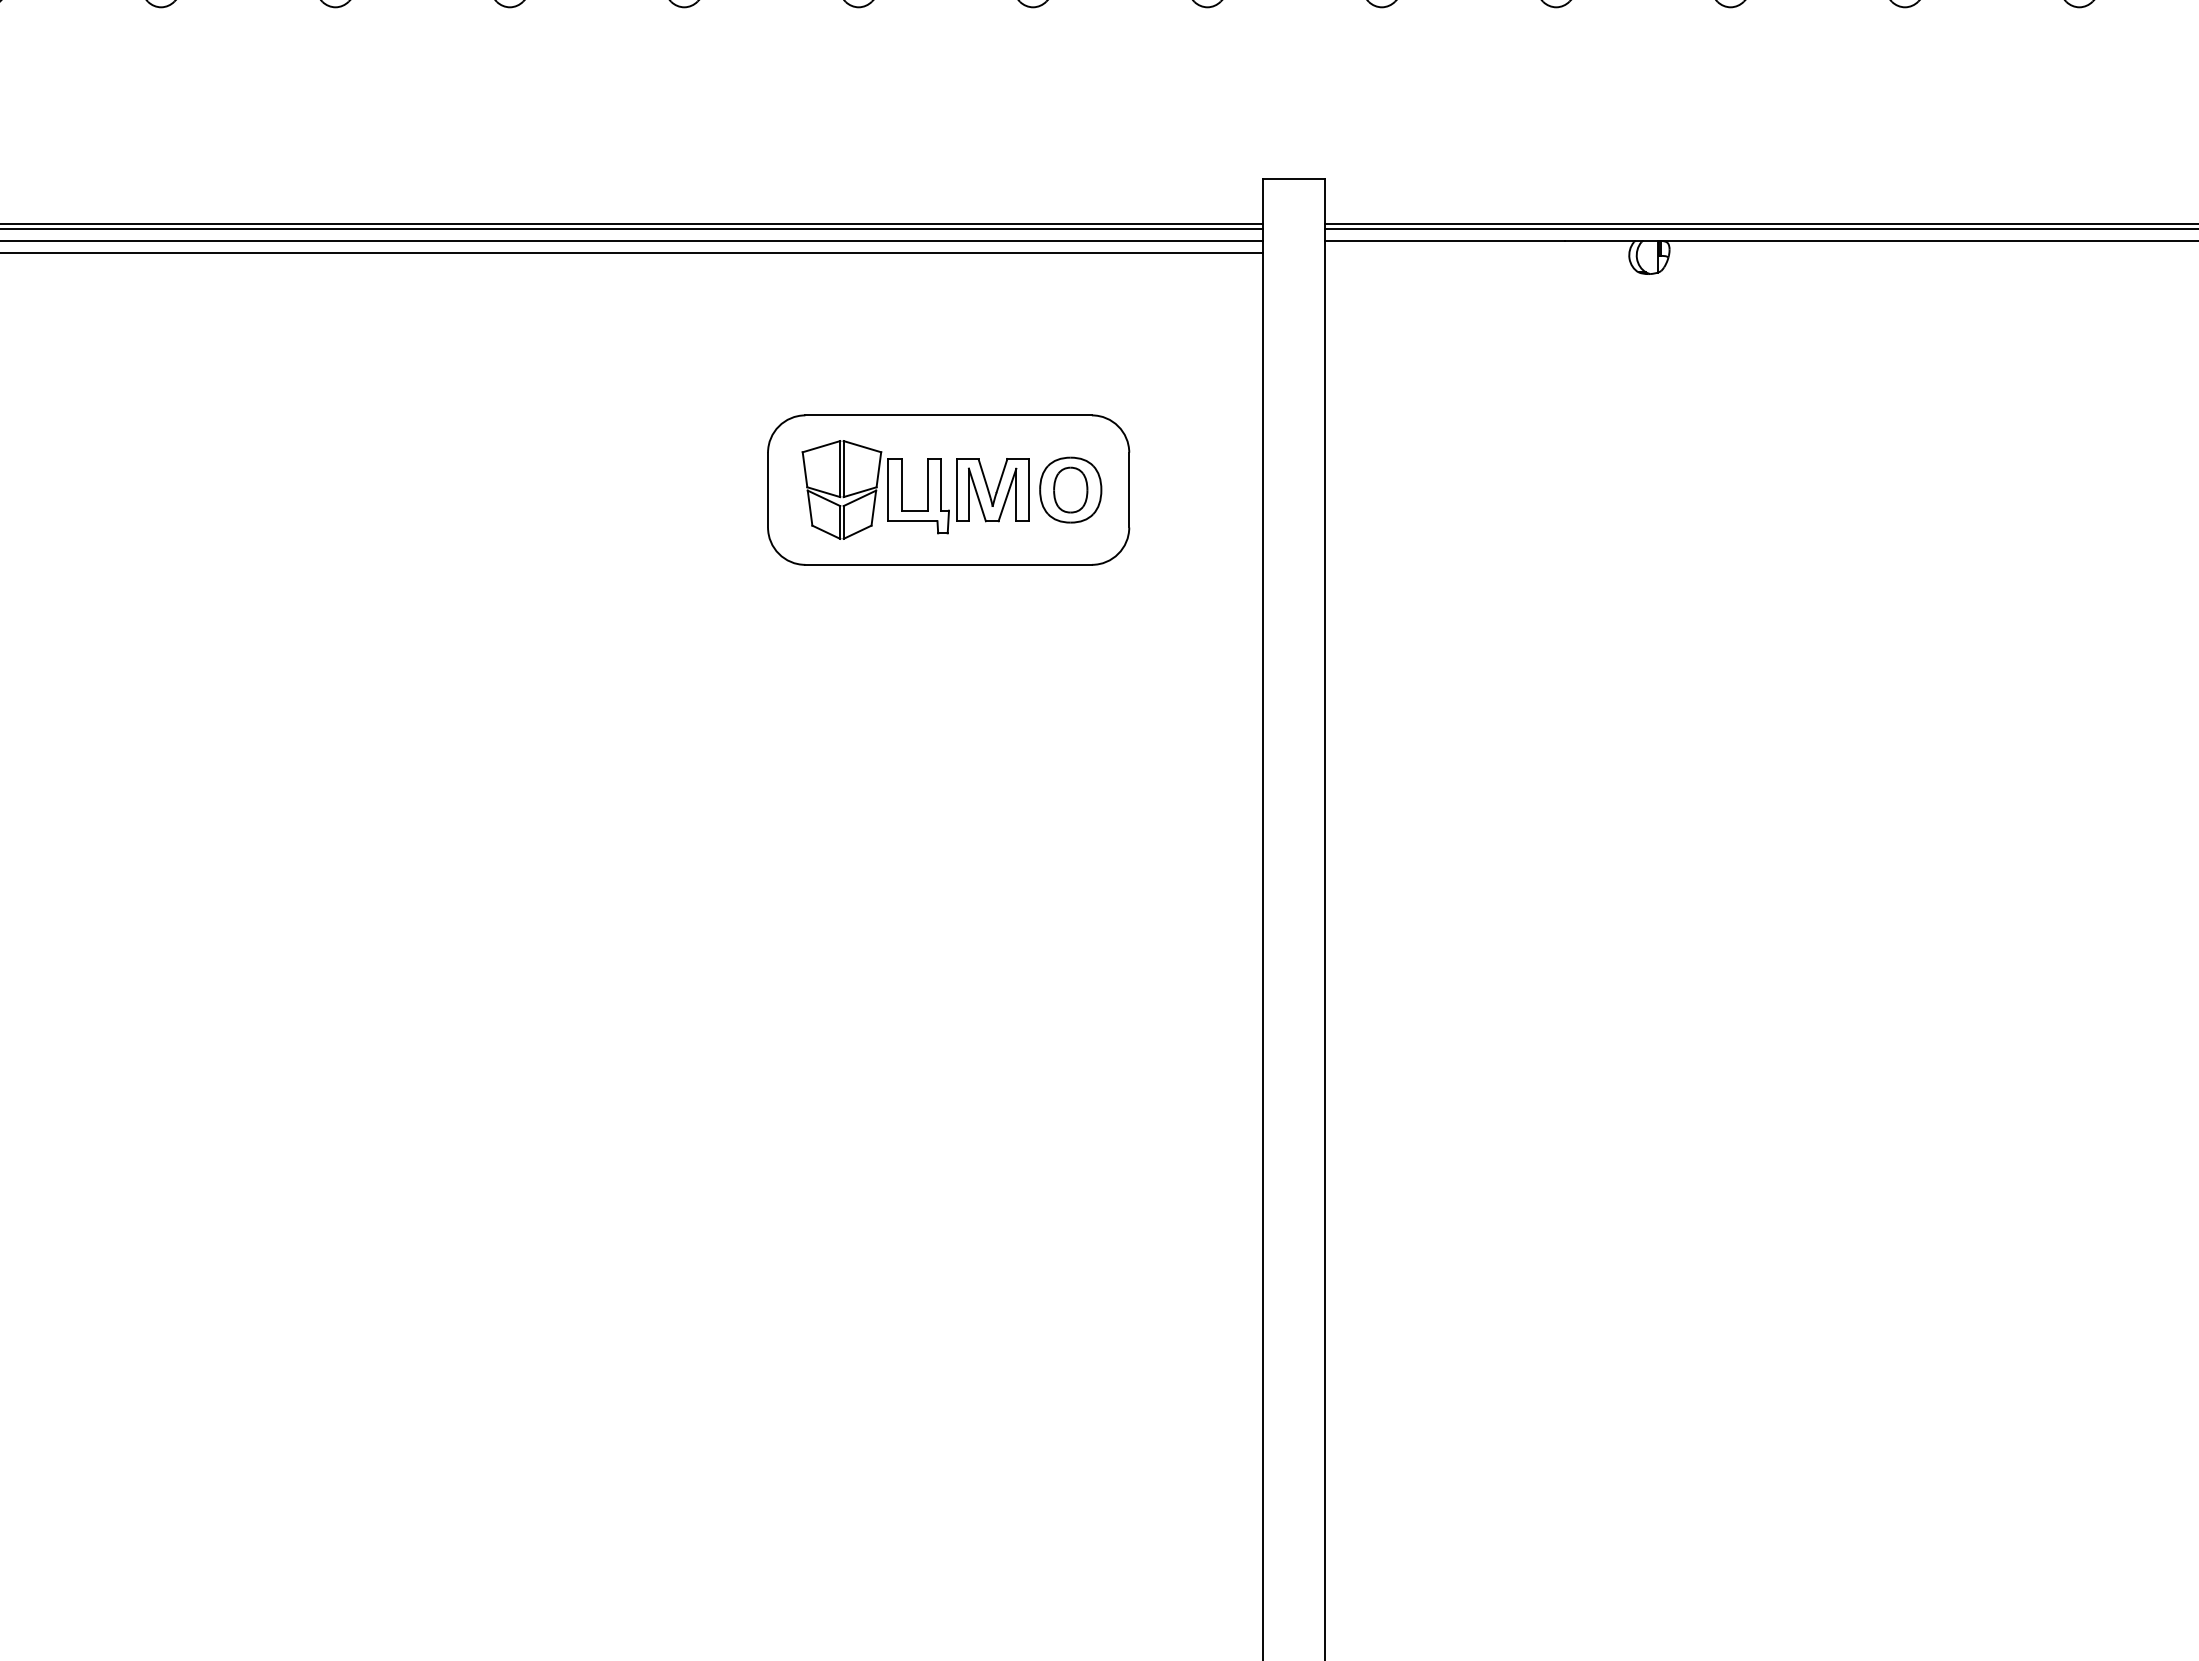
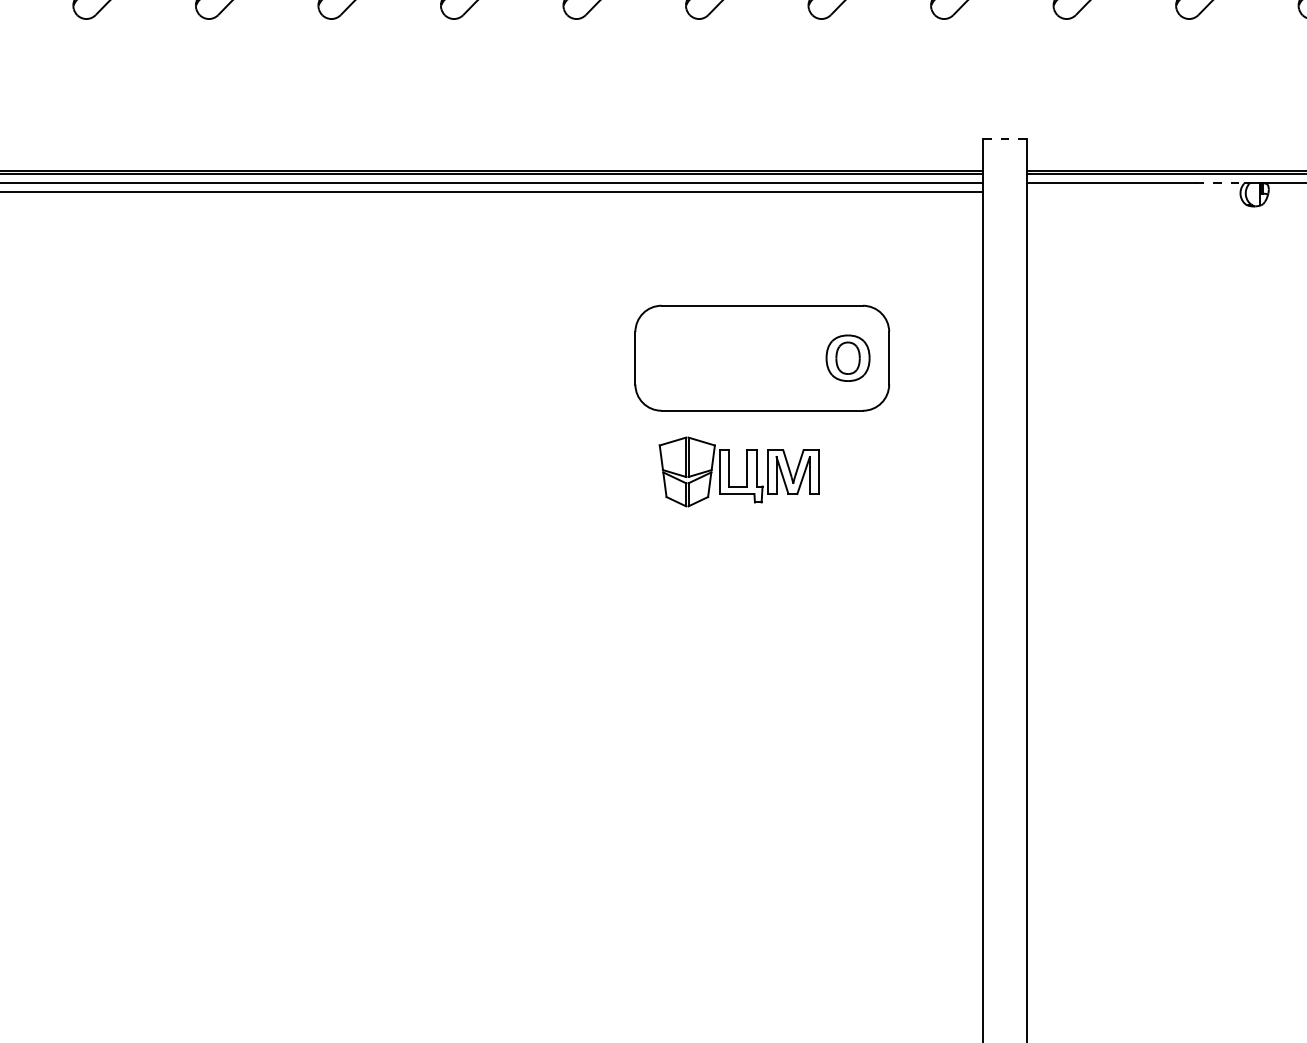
line: (1294, 178) -> (1005, 139), solid -> dashed
line: (1600, 241) -> (1220, 183), solid -> dashed
part: (927, 489) -> (747, 471), moved

